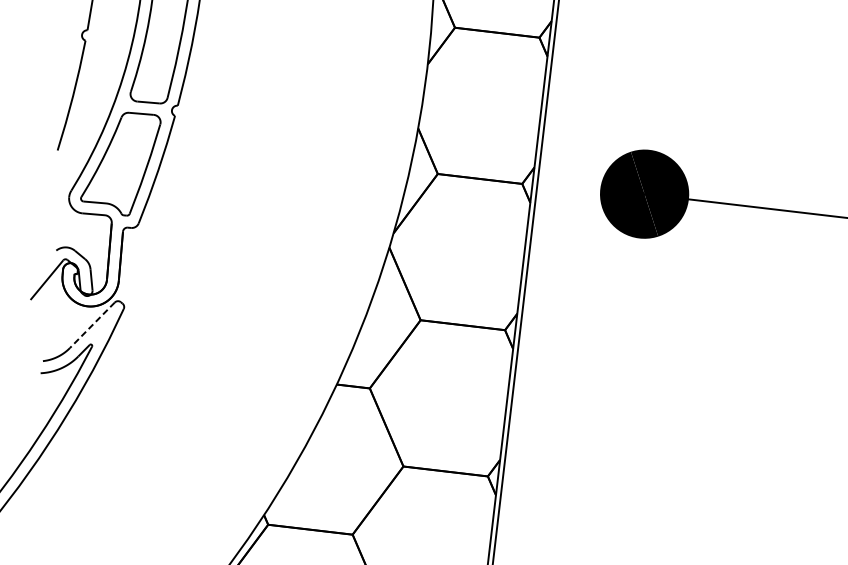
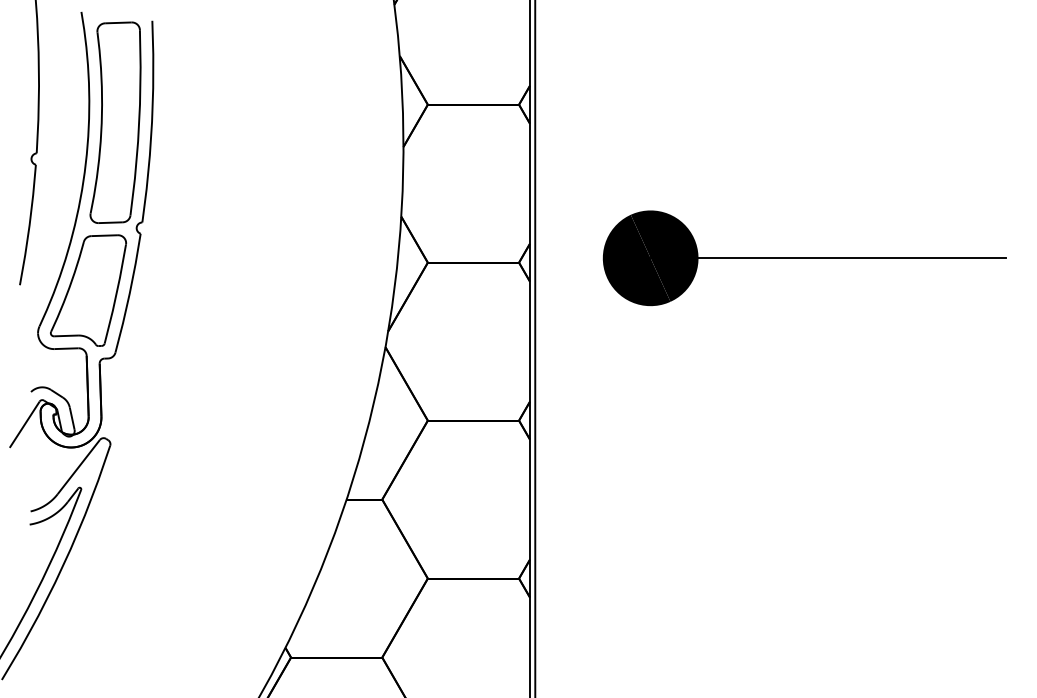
line: (92, 325) -> (78, 467), dashed -> solid

